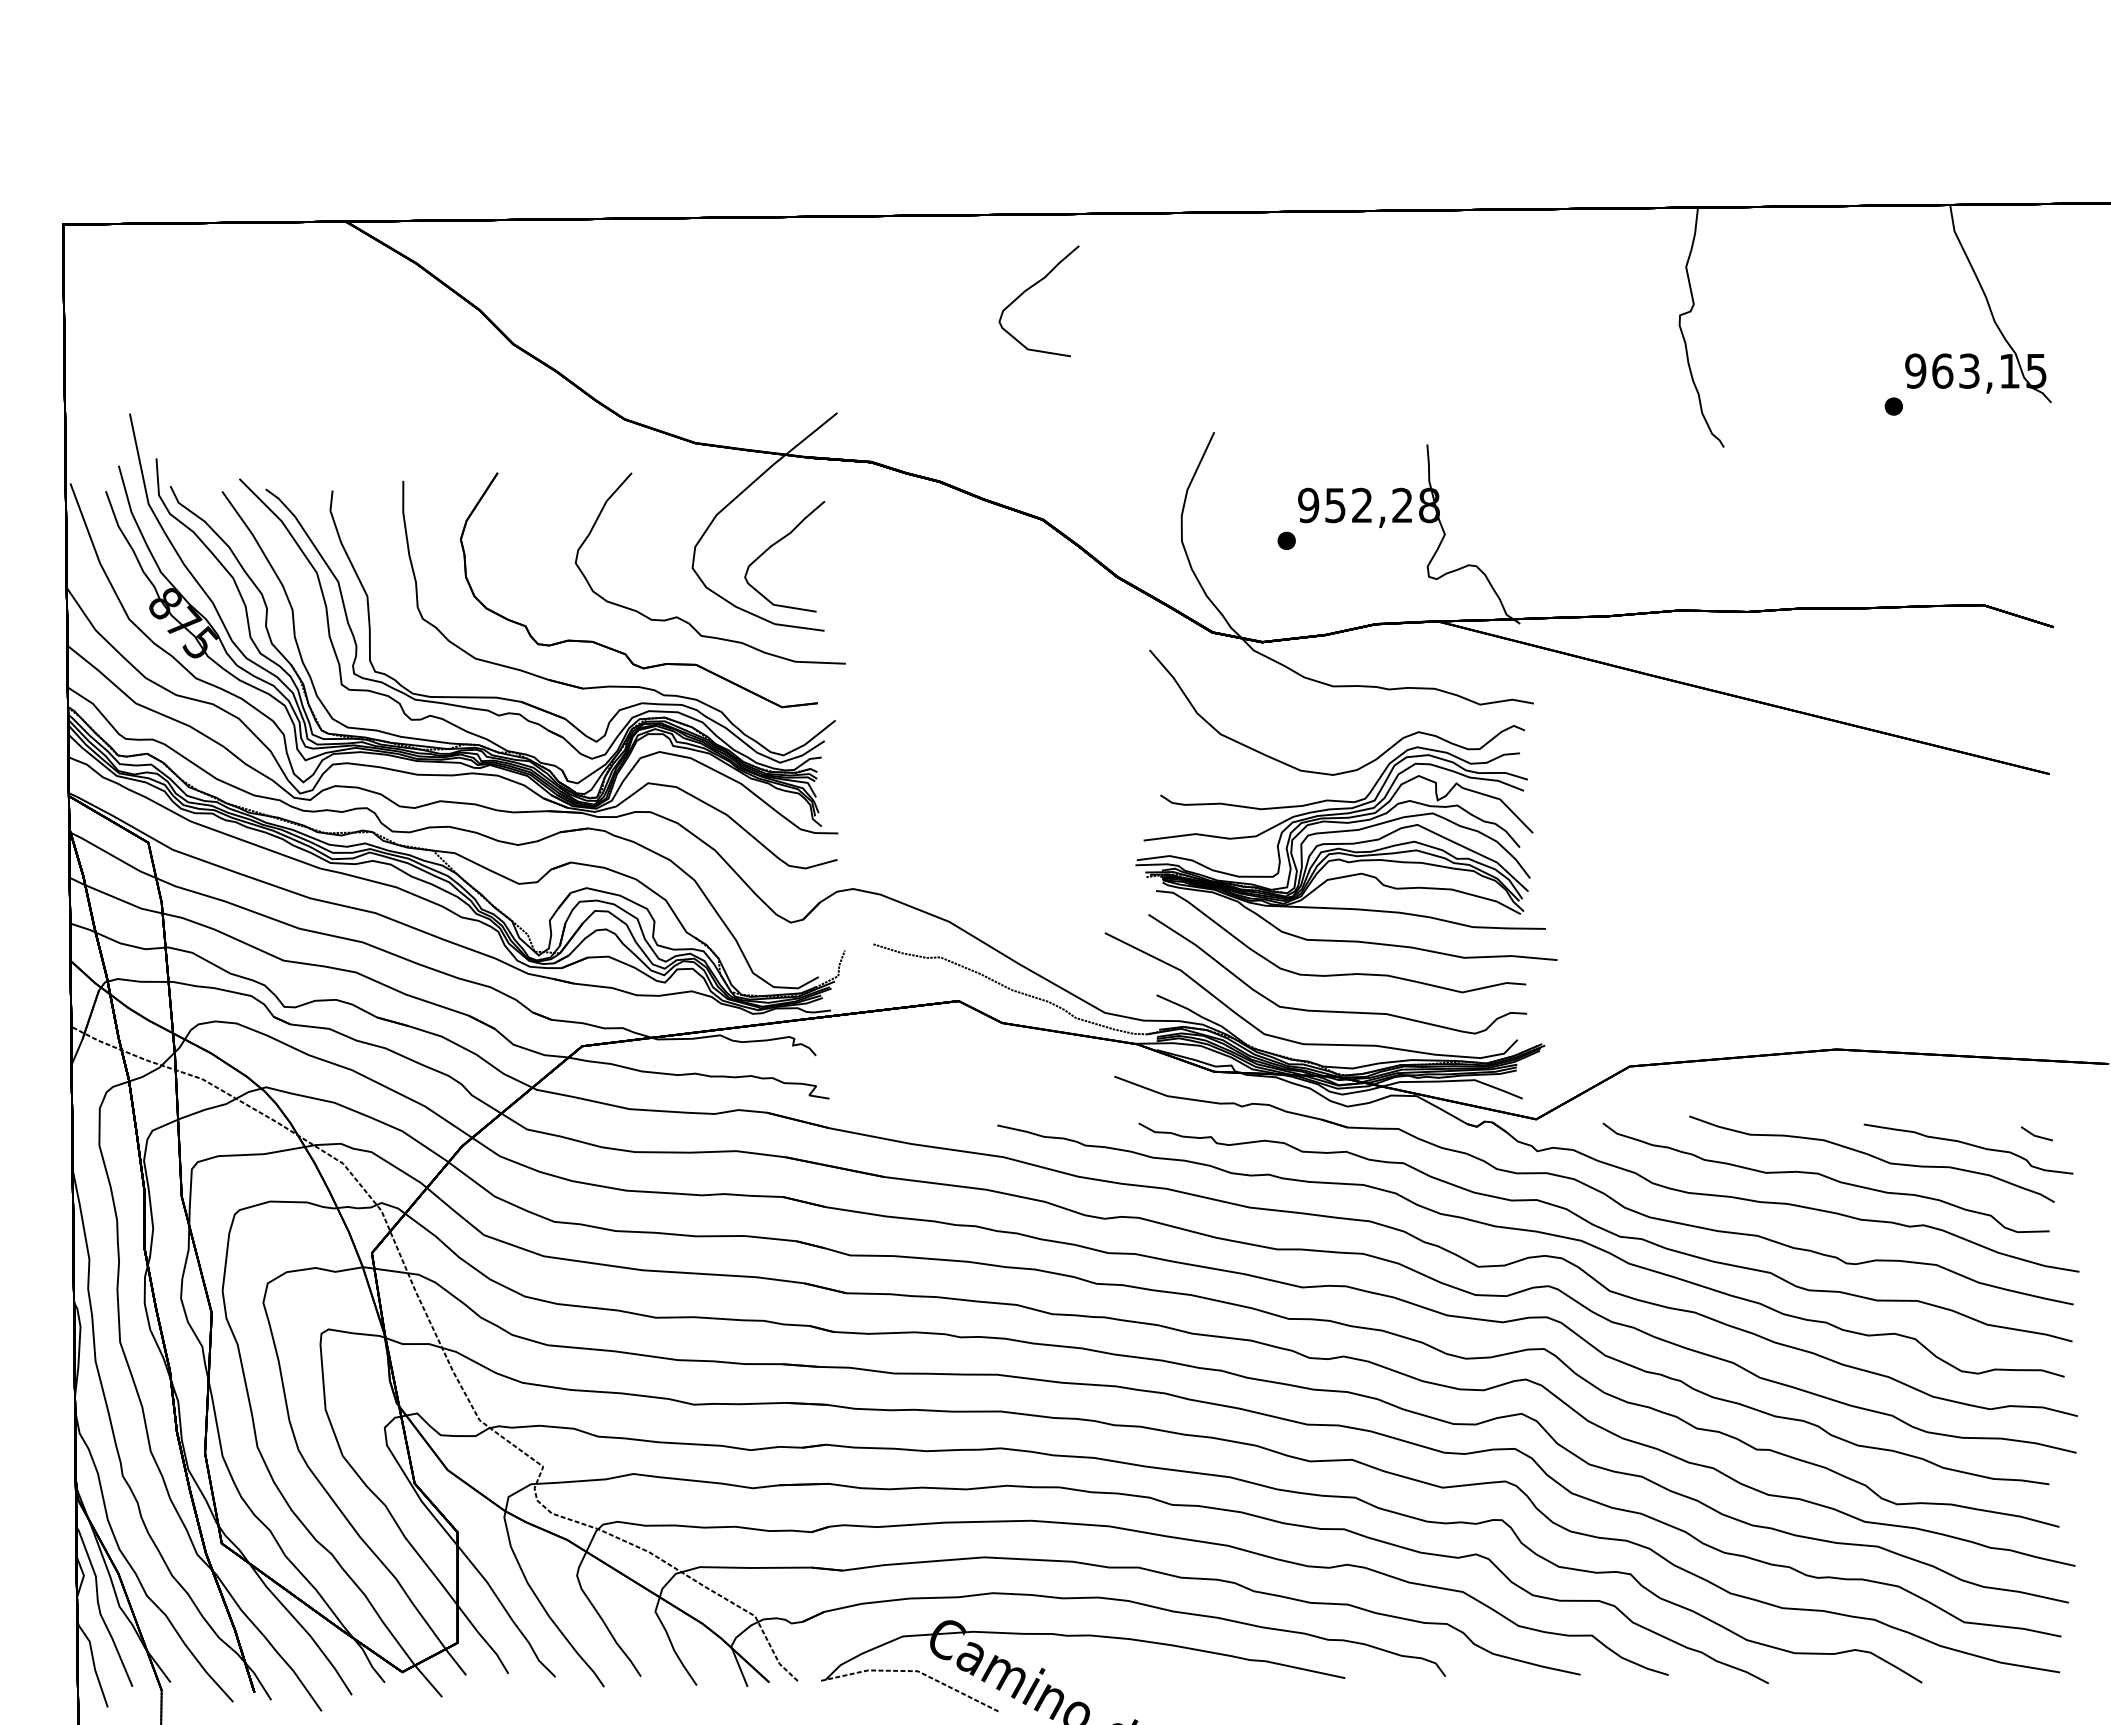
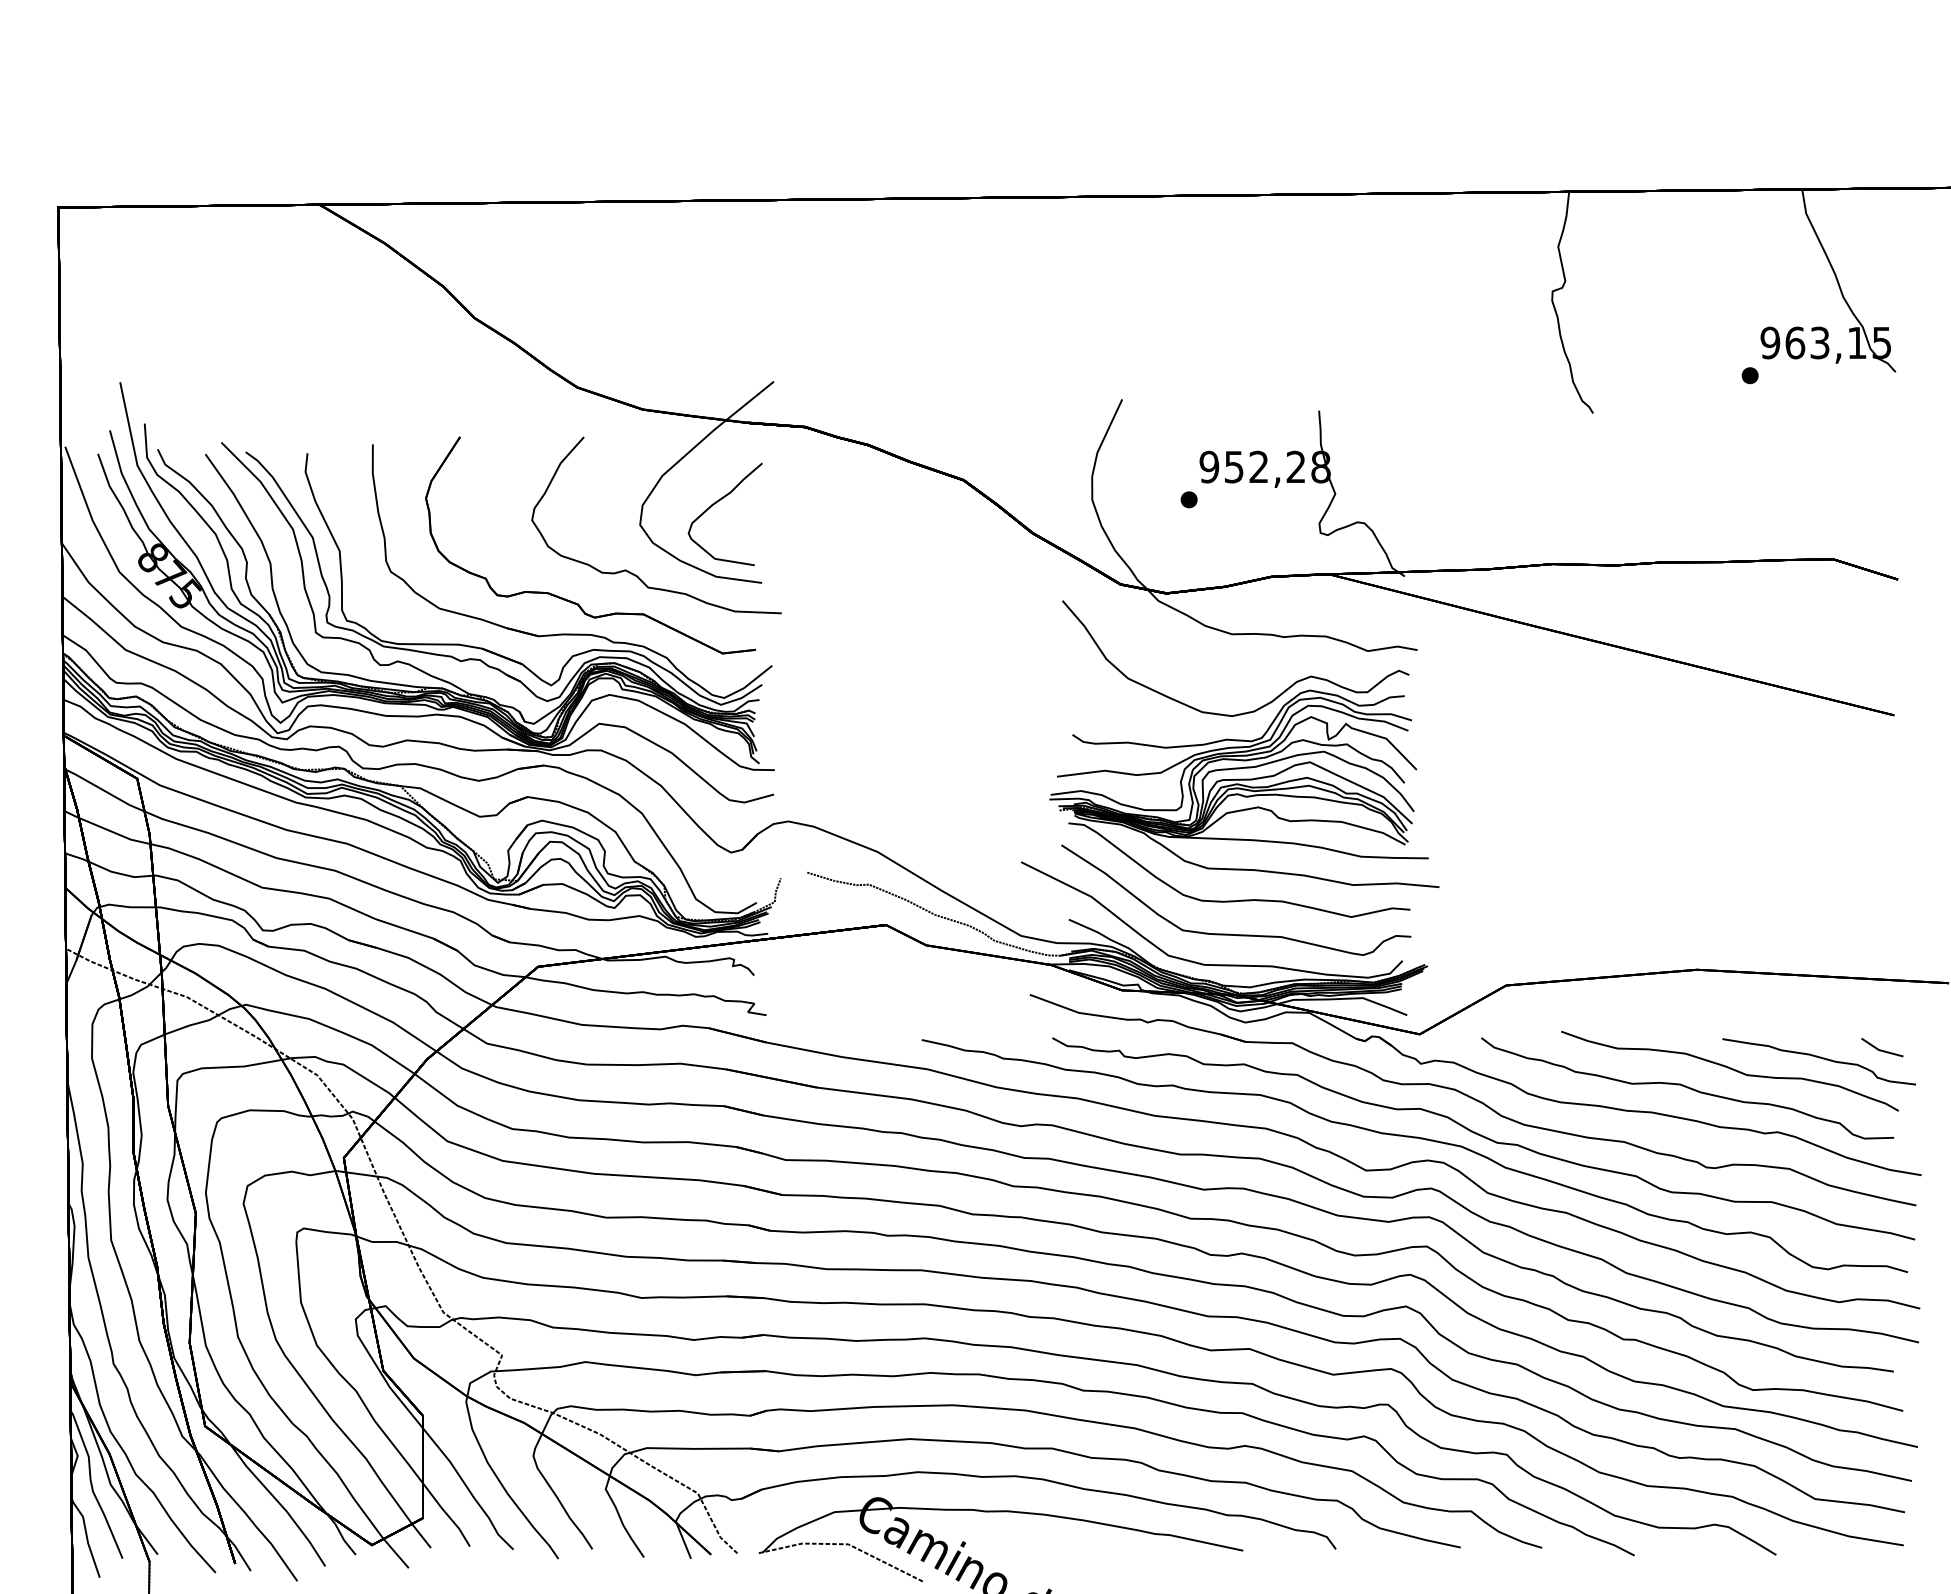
part: (1028, 290) -> (950, 268), removed
part: (2037, 1133) -> (1882, 1047), size x1.43

